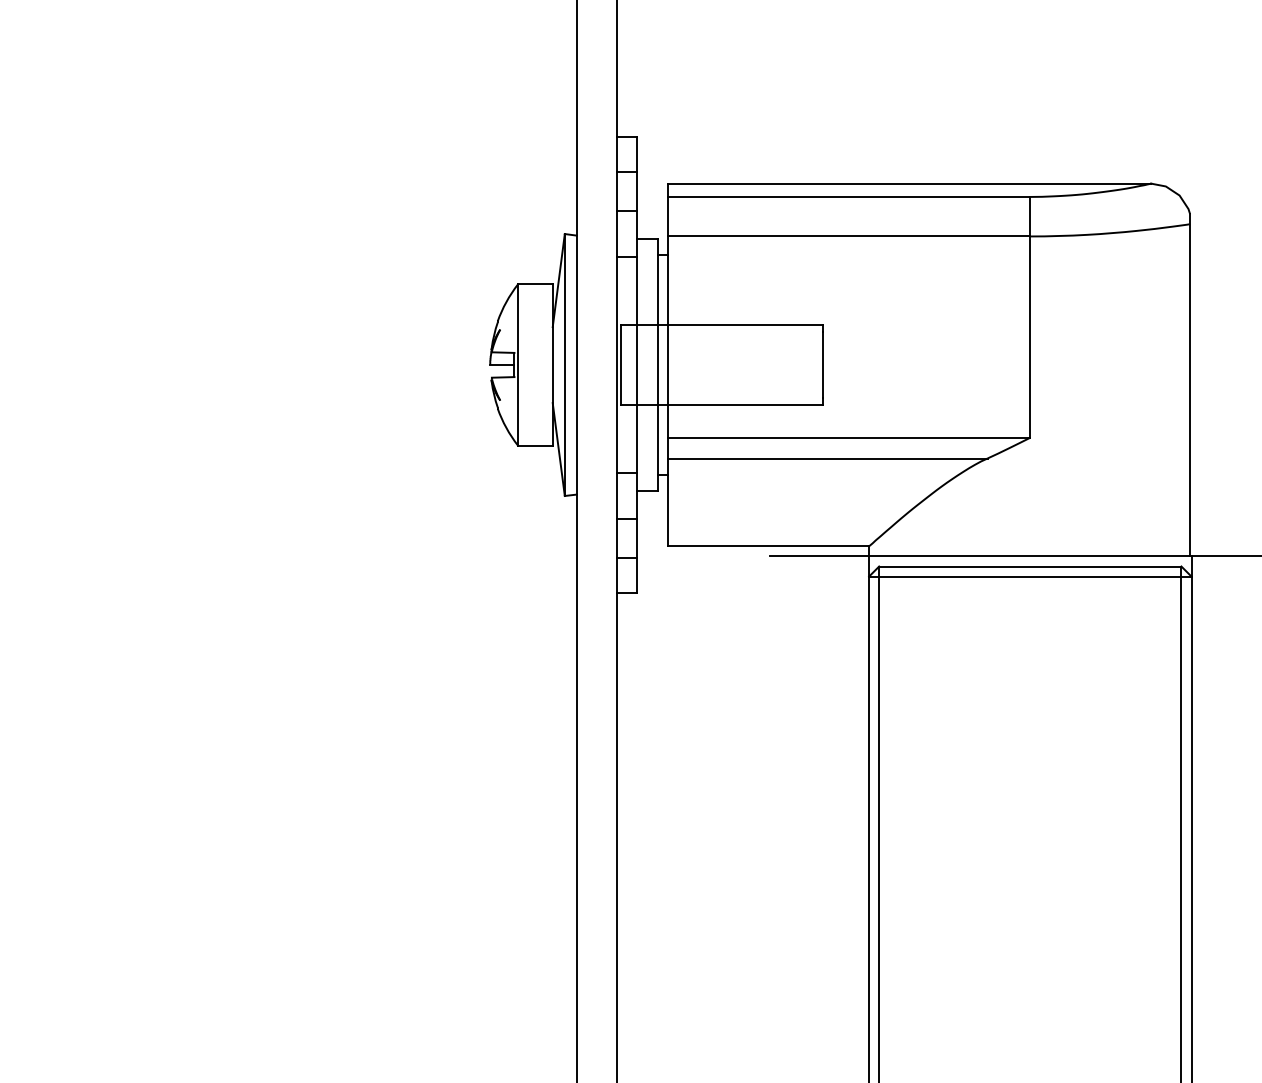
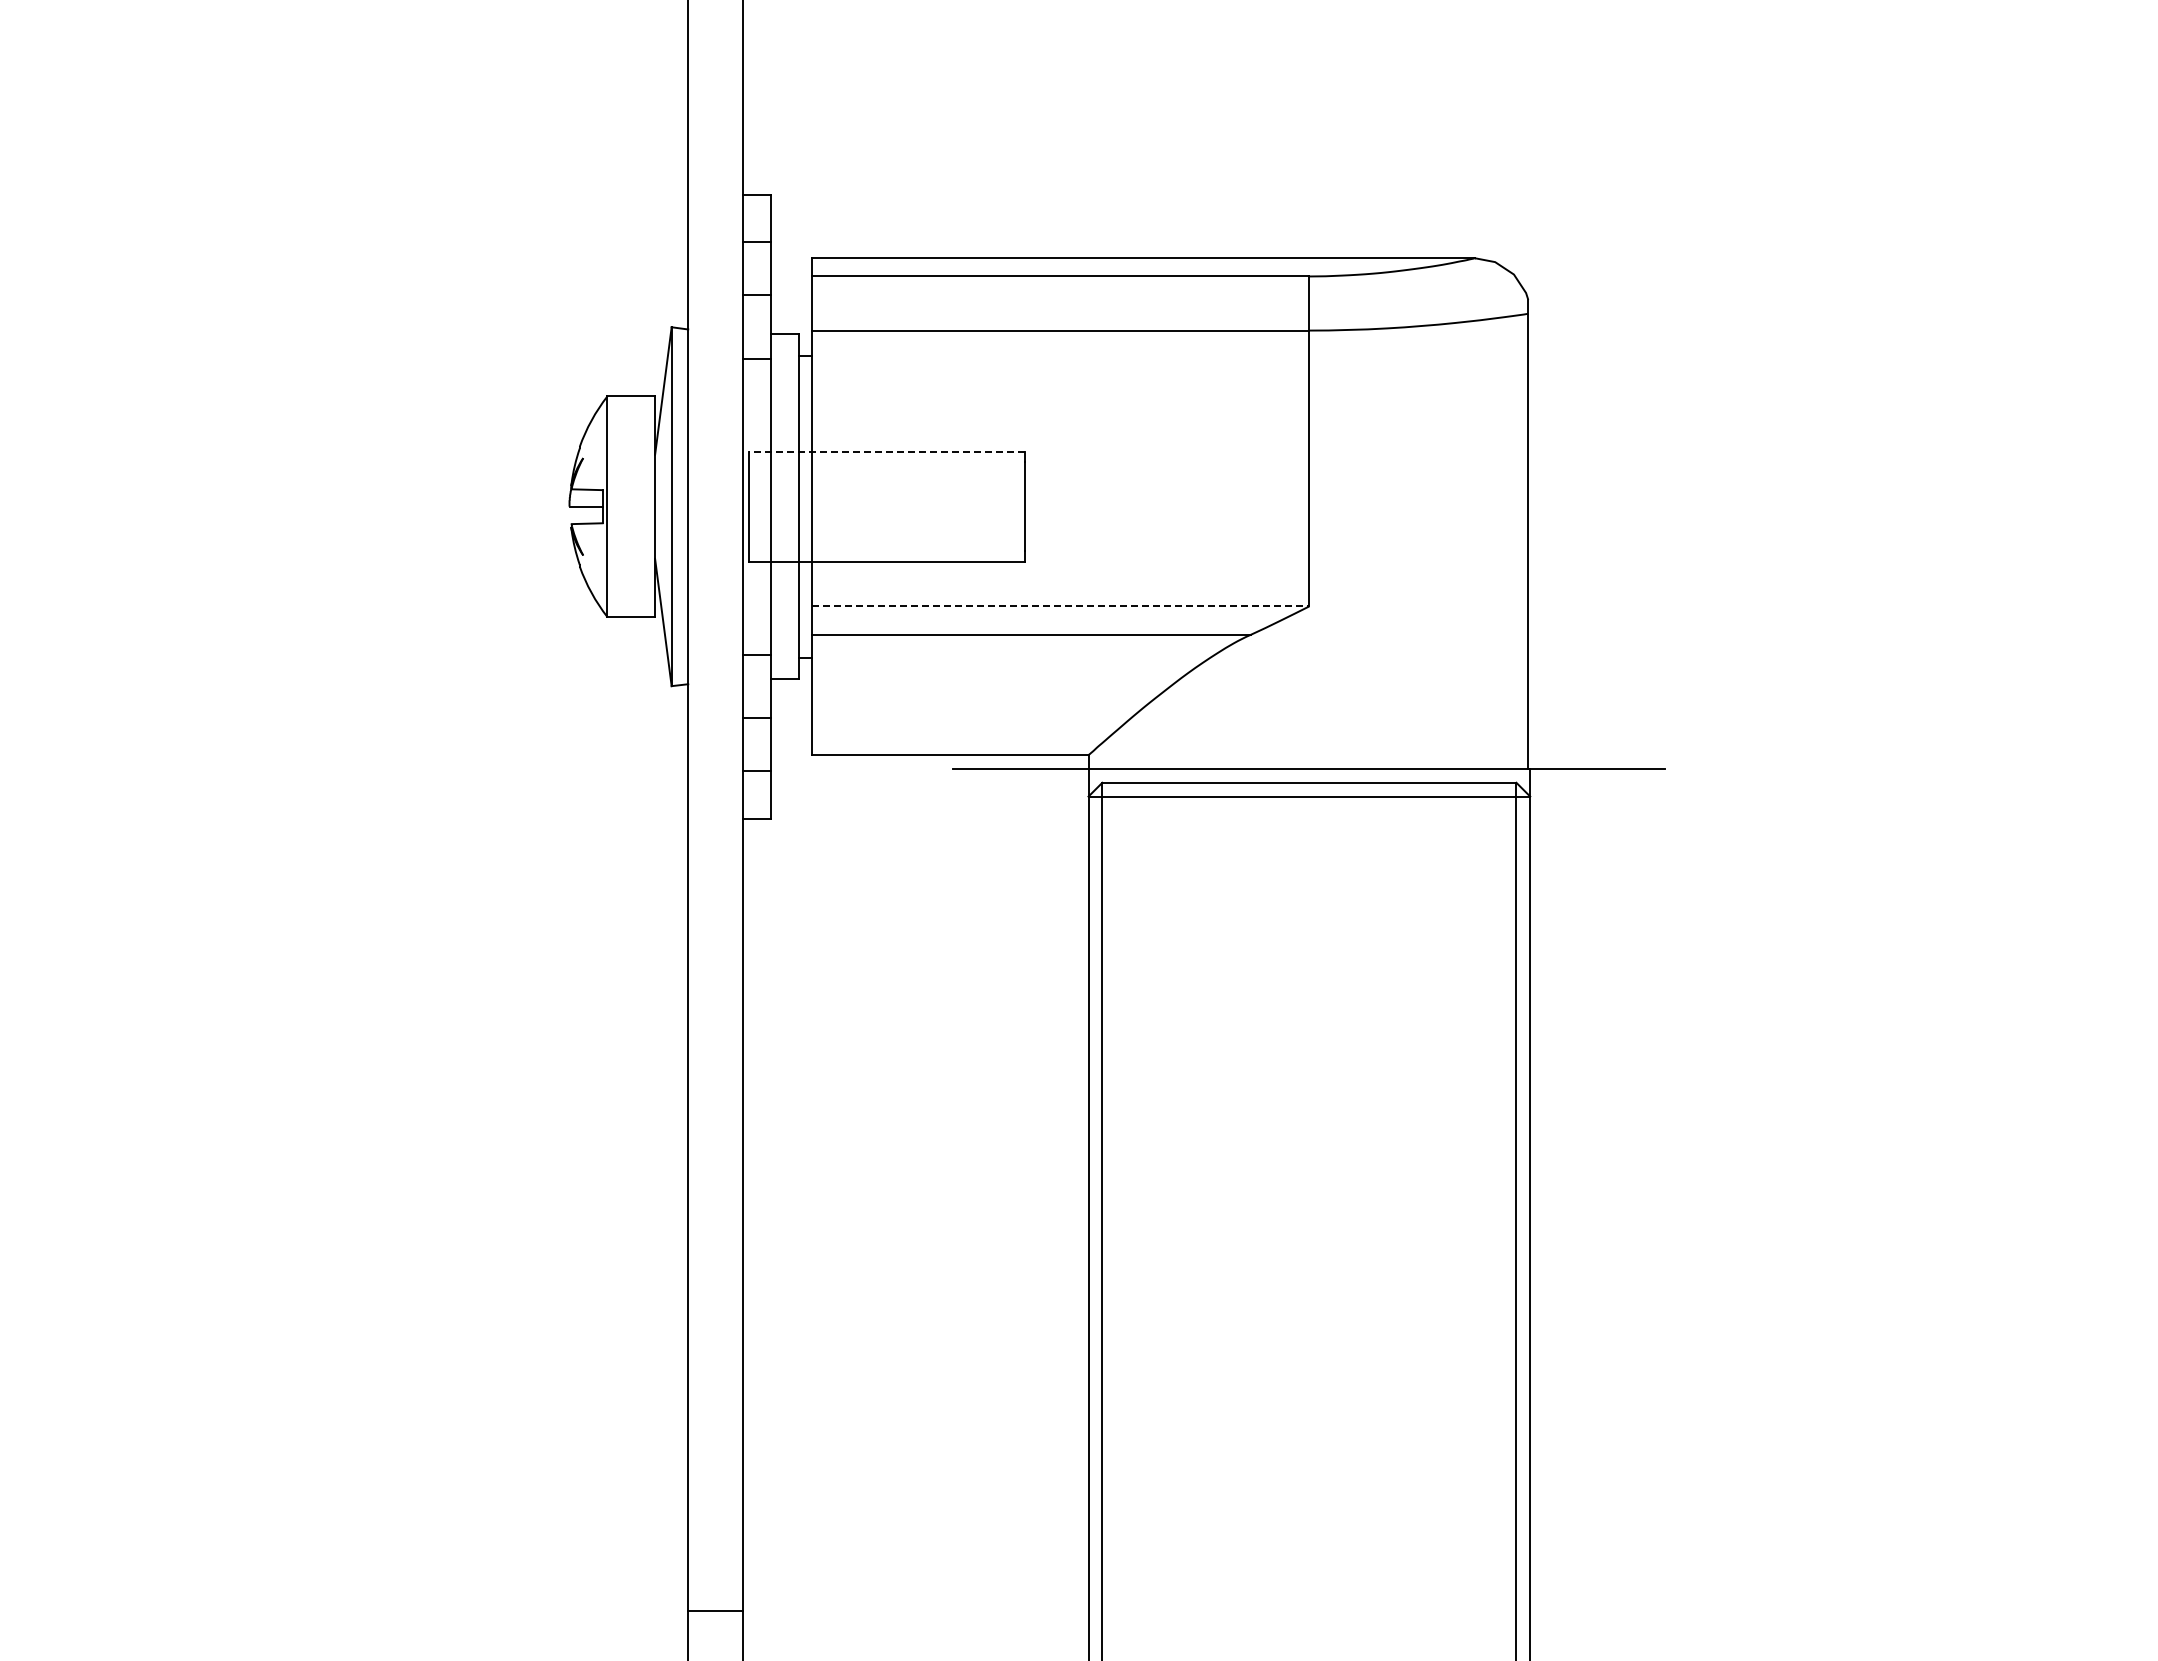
line: (721, 324) -> (886, 451), solid -> dashed
line: (849, 437) -> (1061, 606), solid -> dashed

